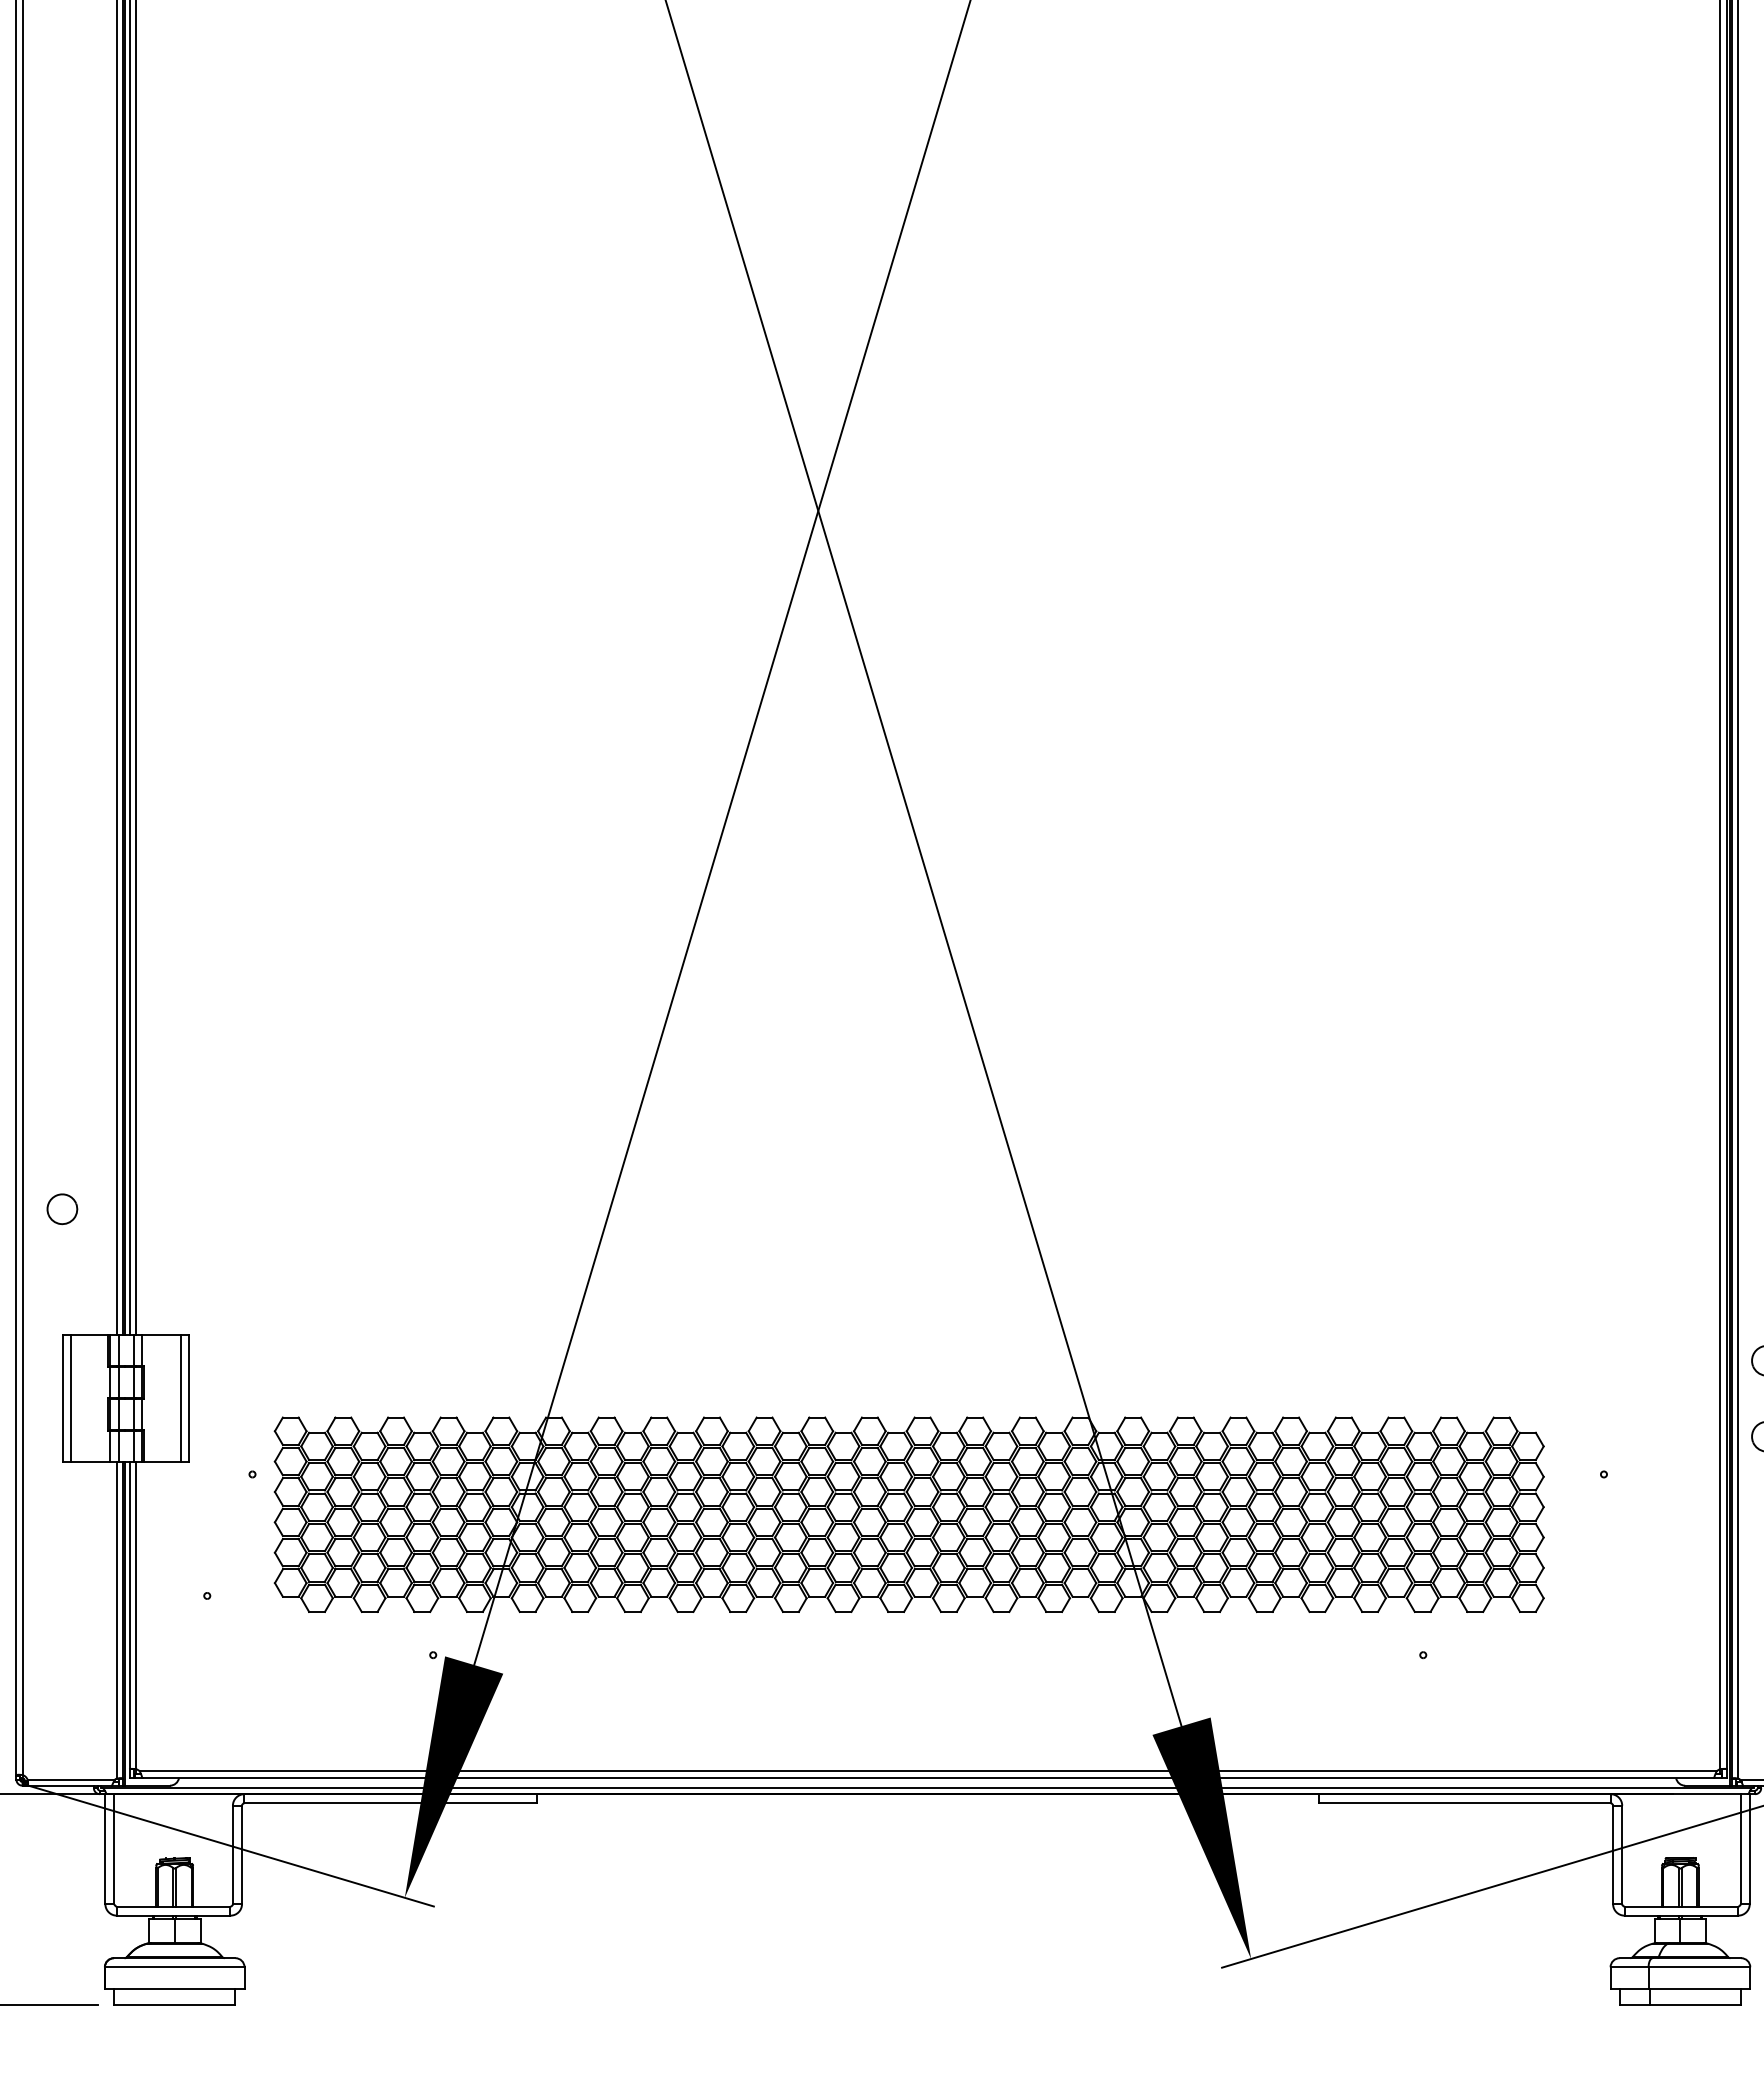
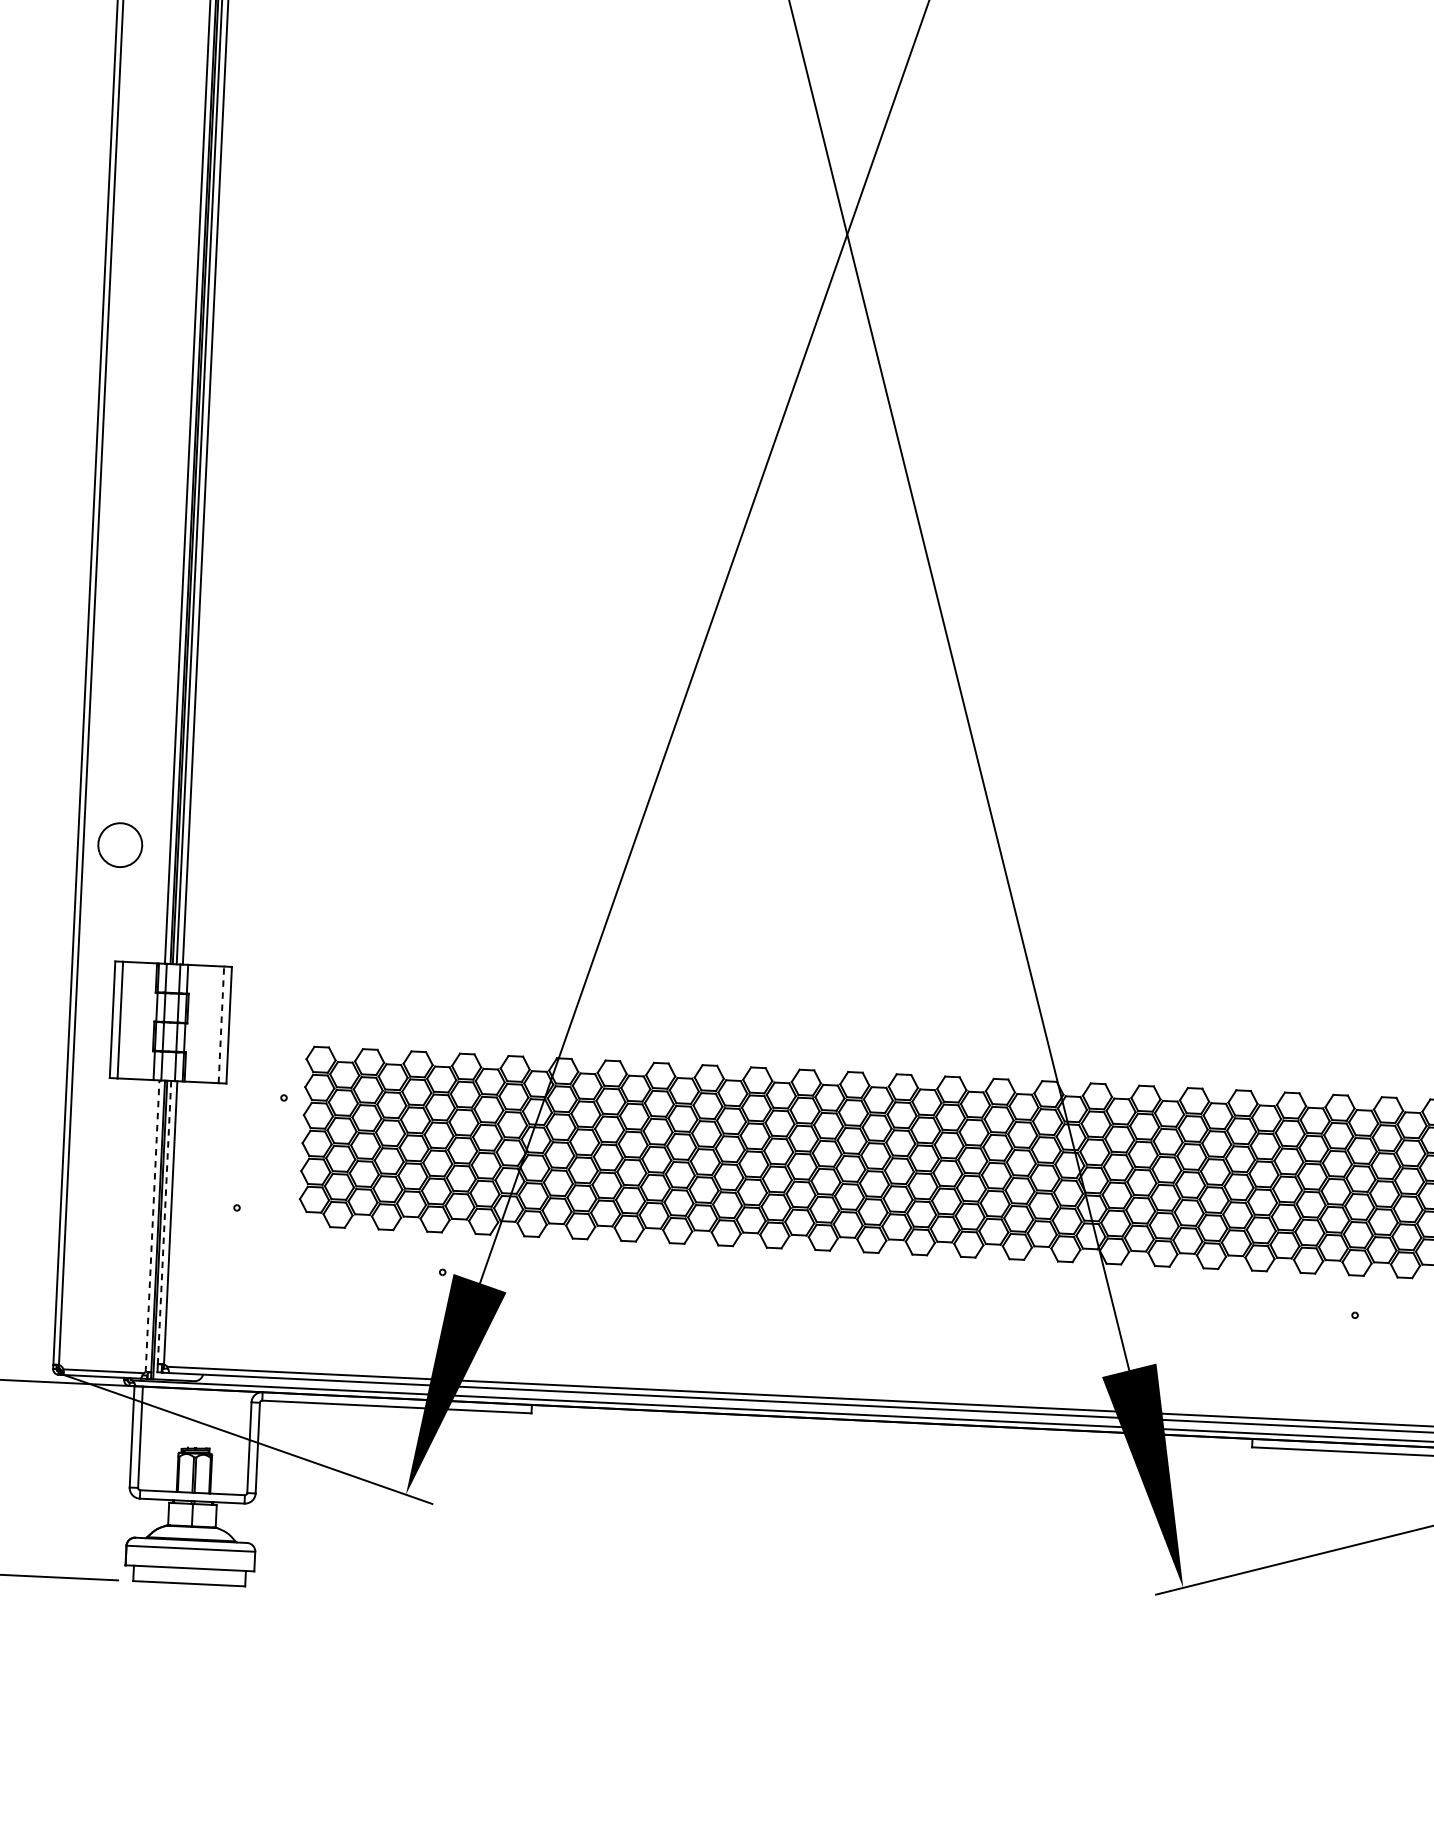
part: (62, 1209) -> (120, 845), size x1.6
line: (181, 1398) -> (221, 1024), solid -> dashed
line: (129, 1615) -> (164, 1222), solid -> dashed
line: (116, 1619) -> (152, 1225), solid -> dashed

